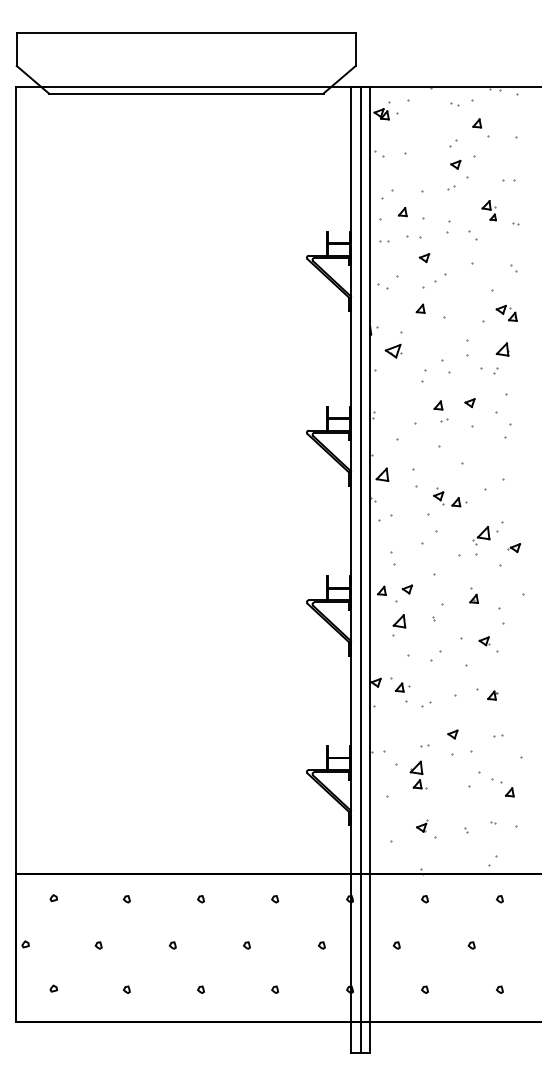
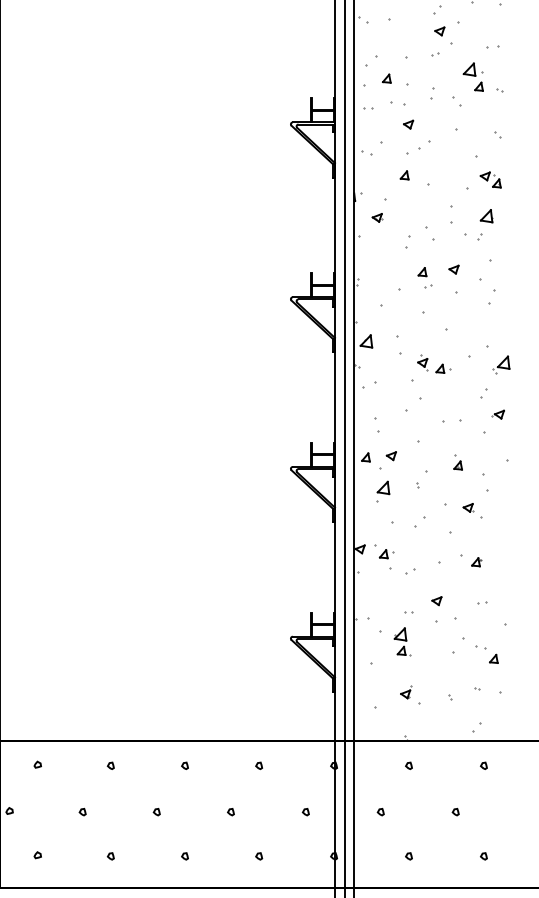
part: (488, 210) -> (472, 77), size x1.43
part: (393, 351) -> (377, 218), size x0.62
part: (481, 535) -> (501, 365), moved

